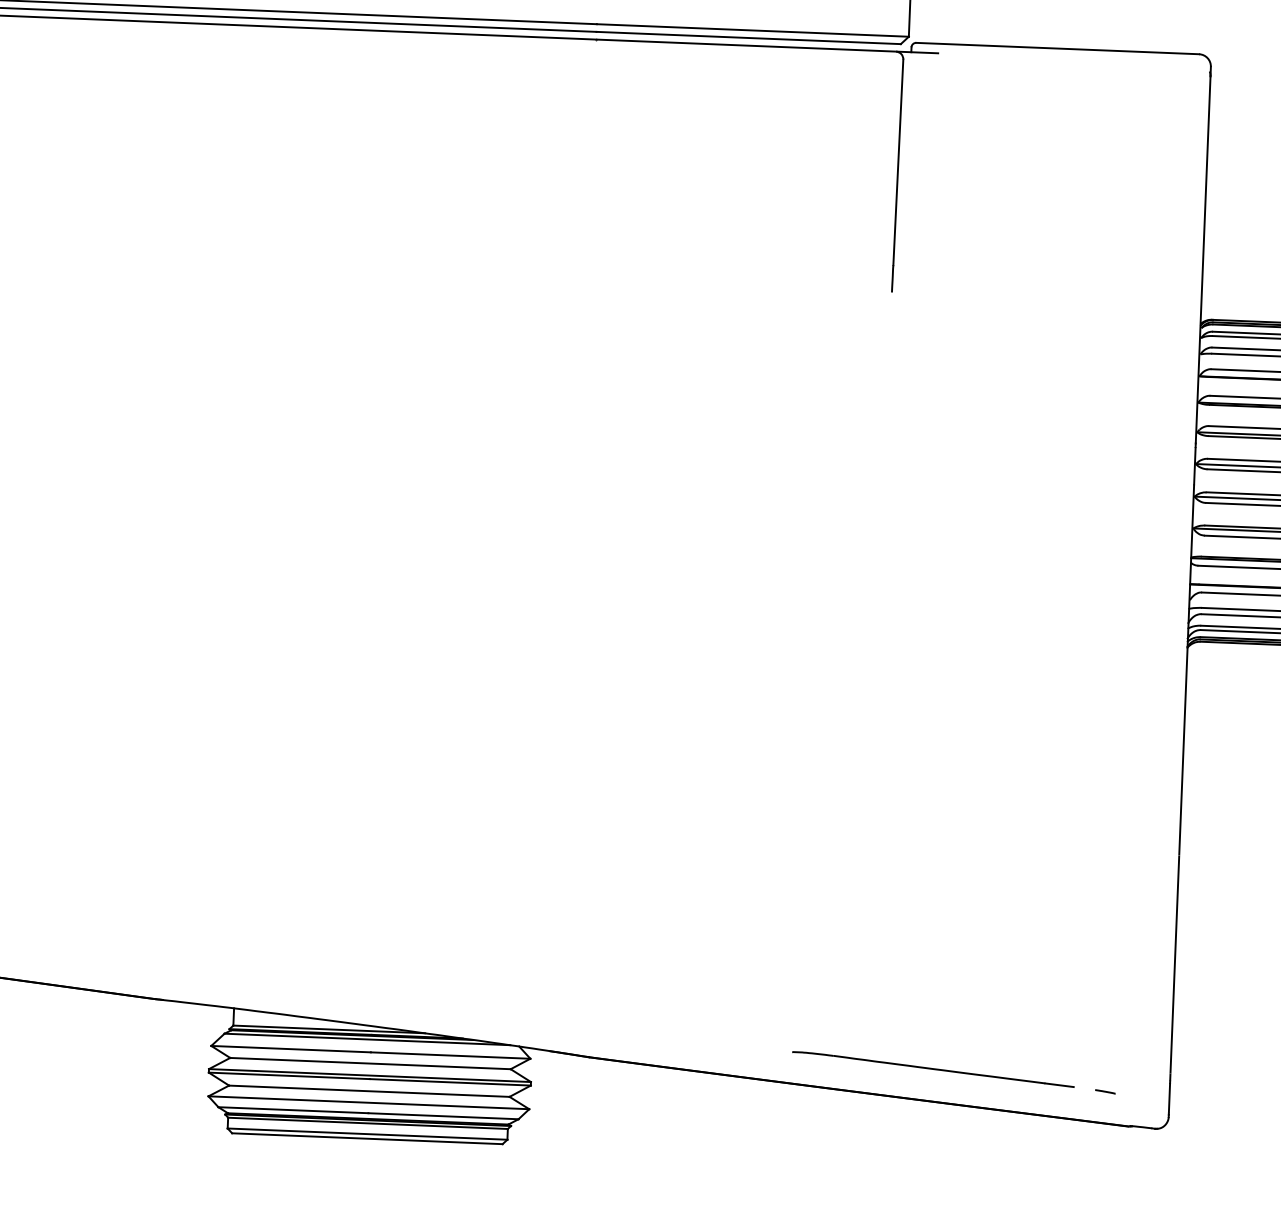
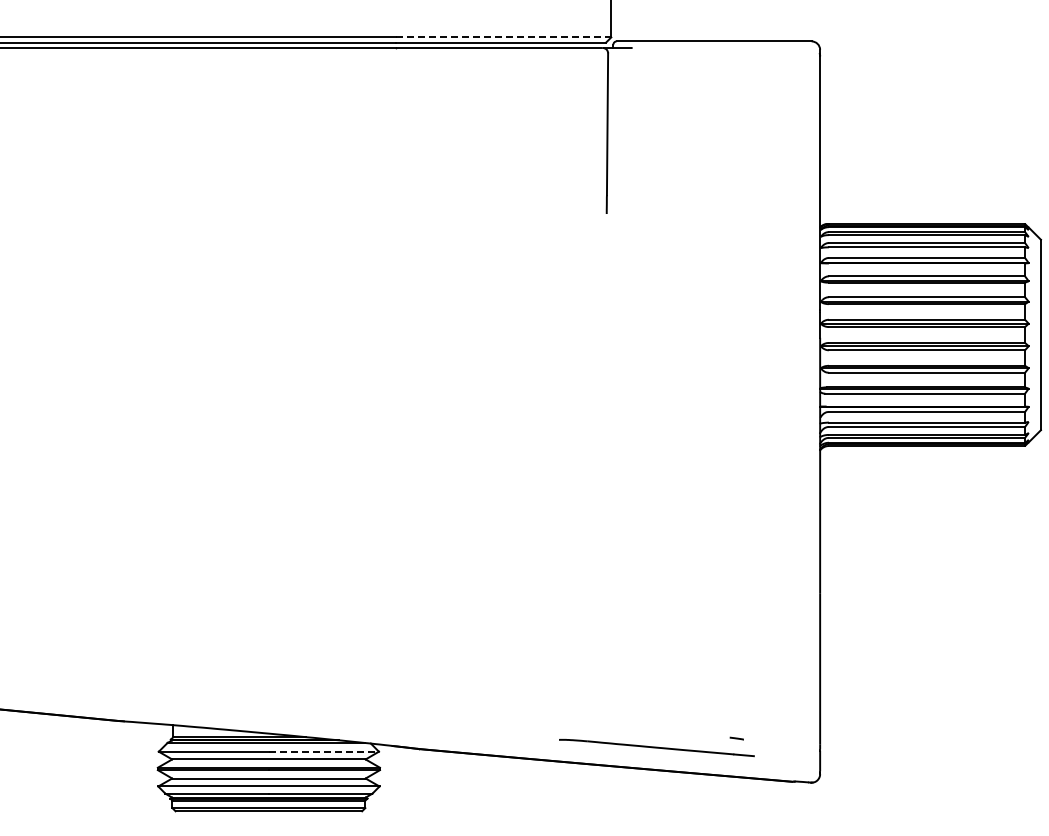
line: (752, 30) -> (503, 37), solid -> dashed
line: (451, 1055) -> (324, 751), solid -> dashed
line: (1104, 1091) -> (736, 738), moved

